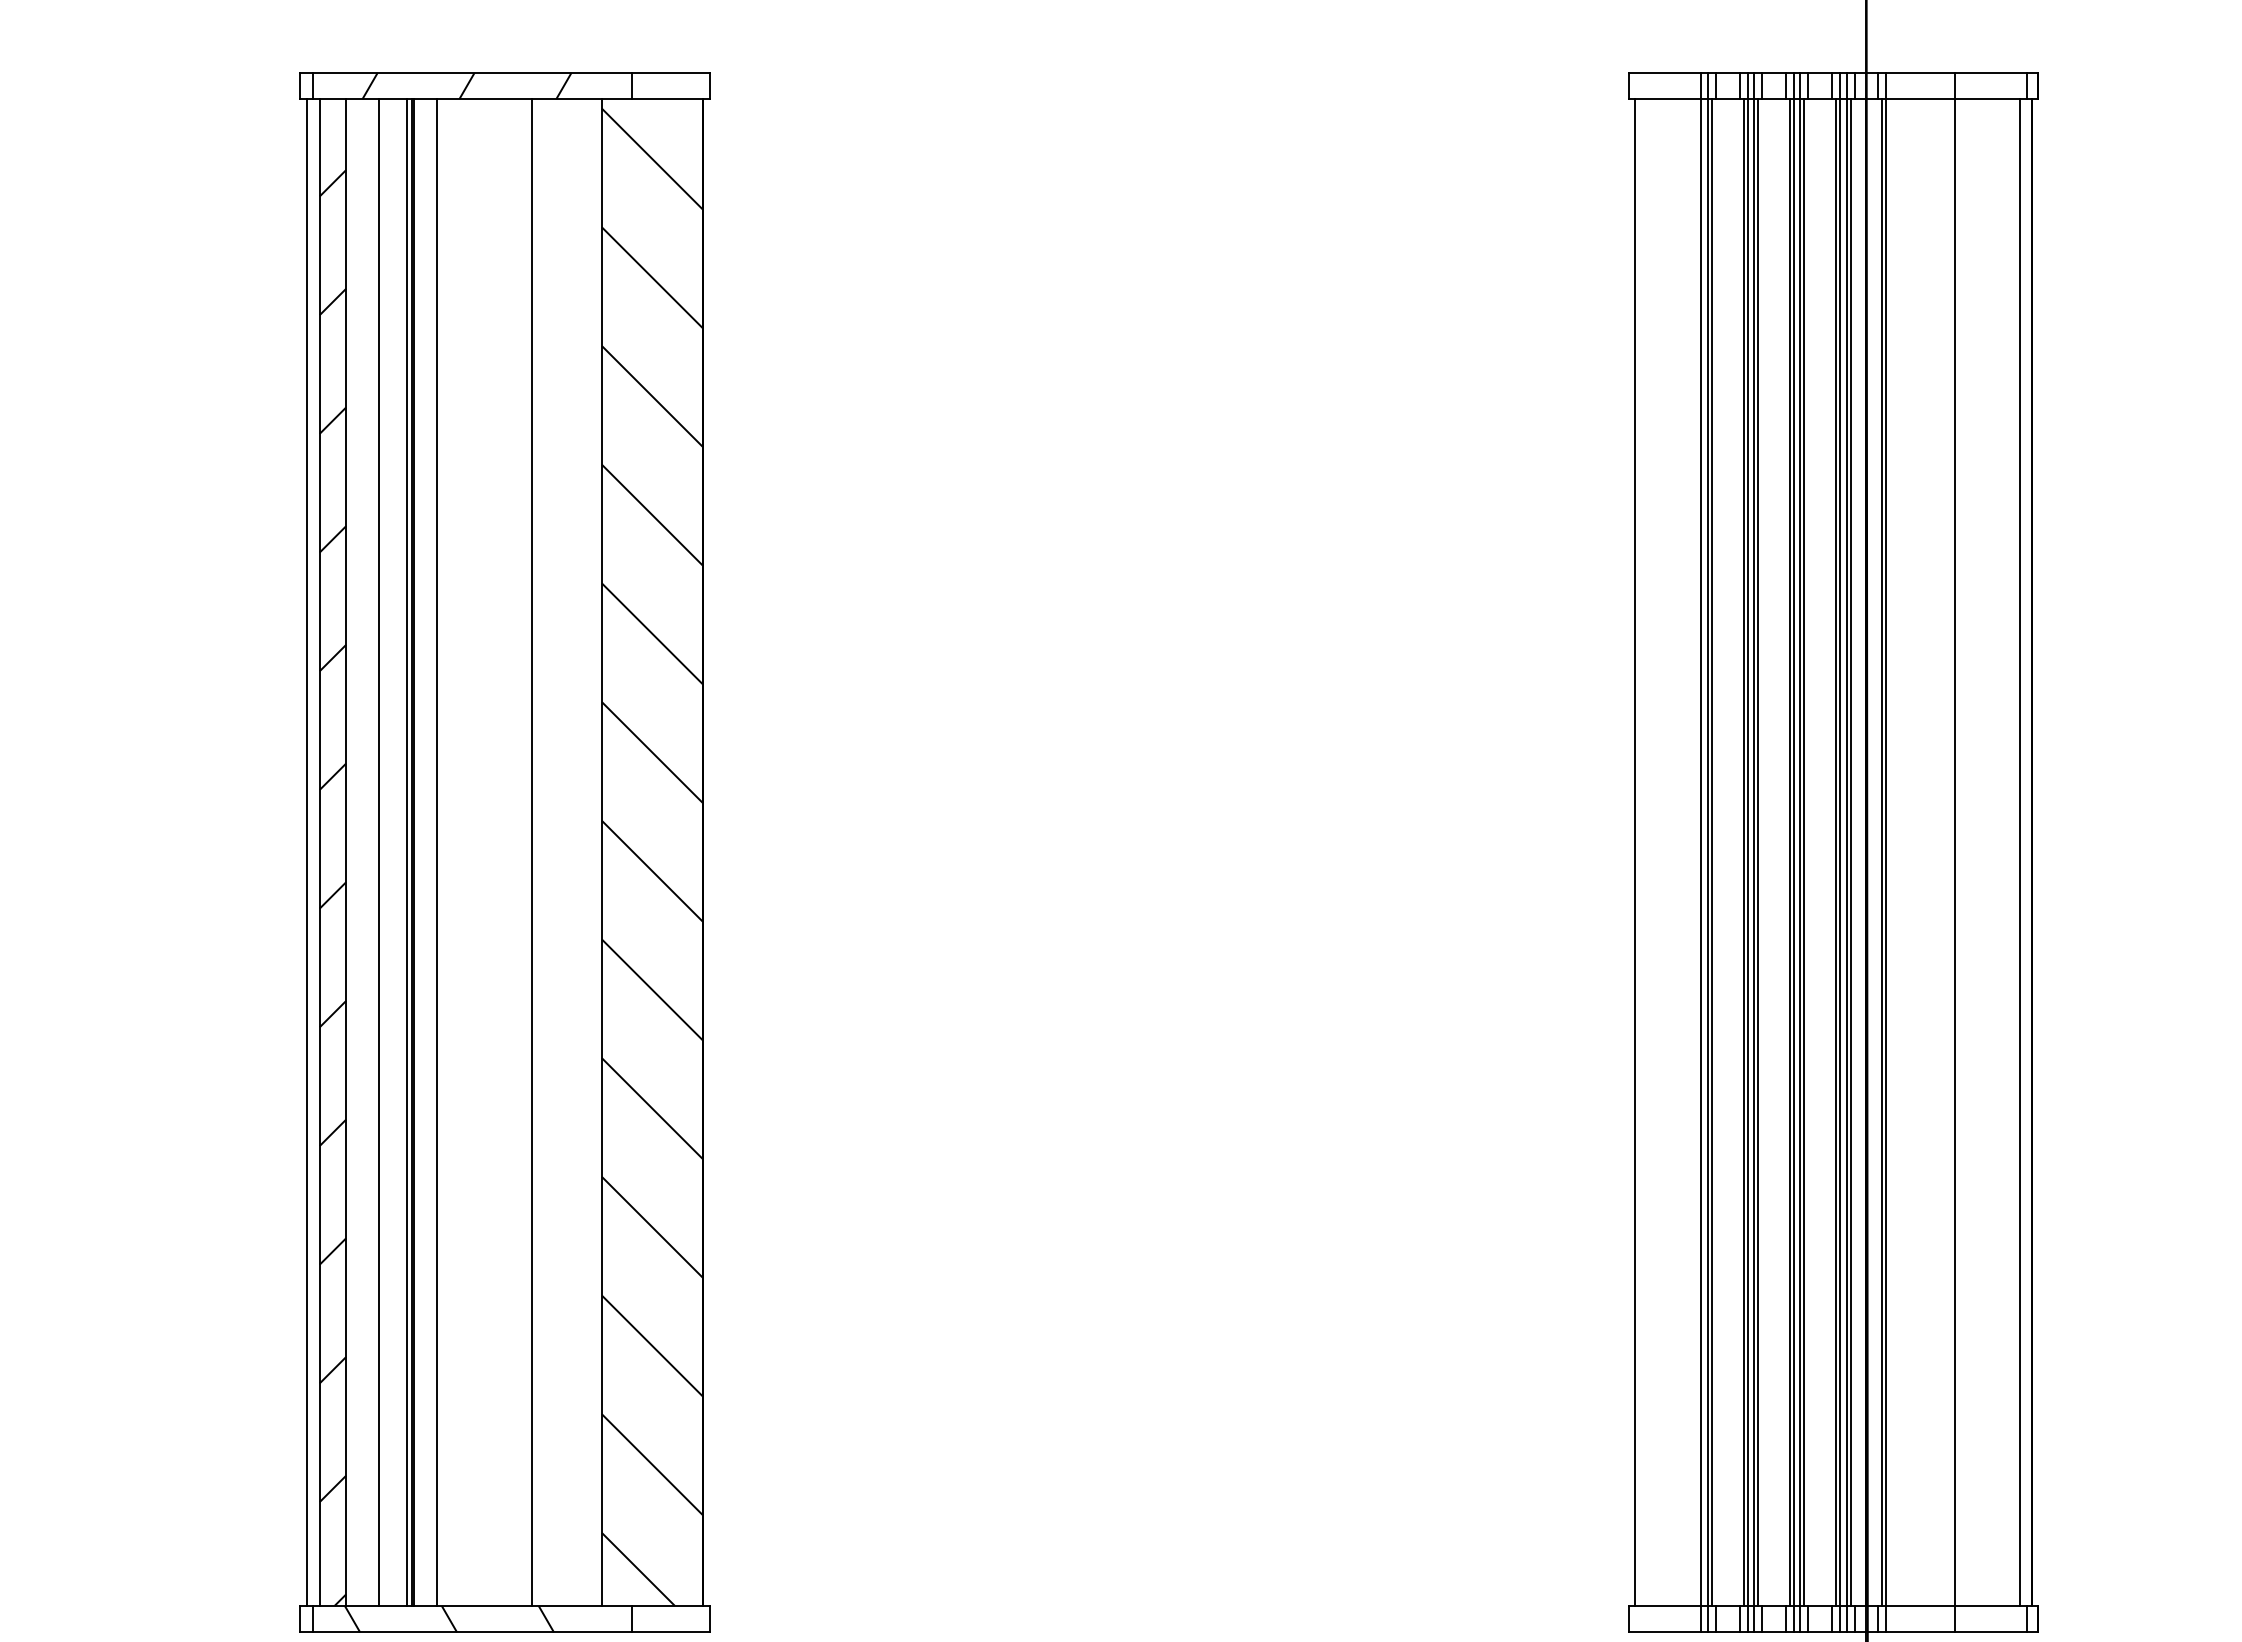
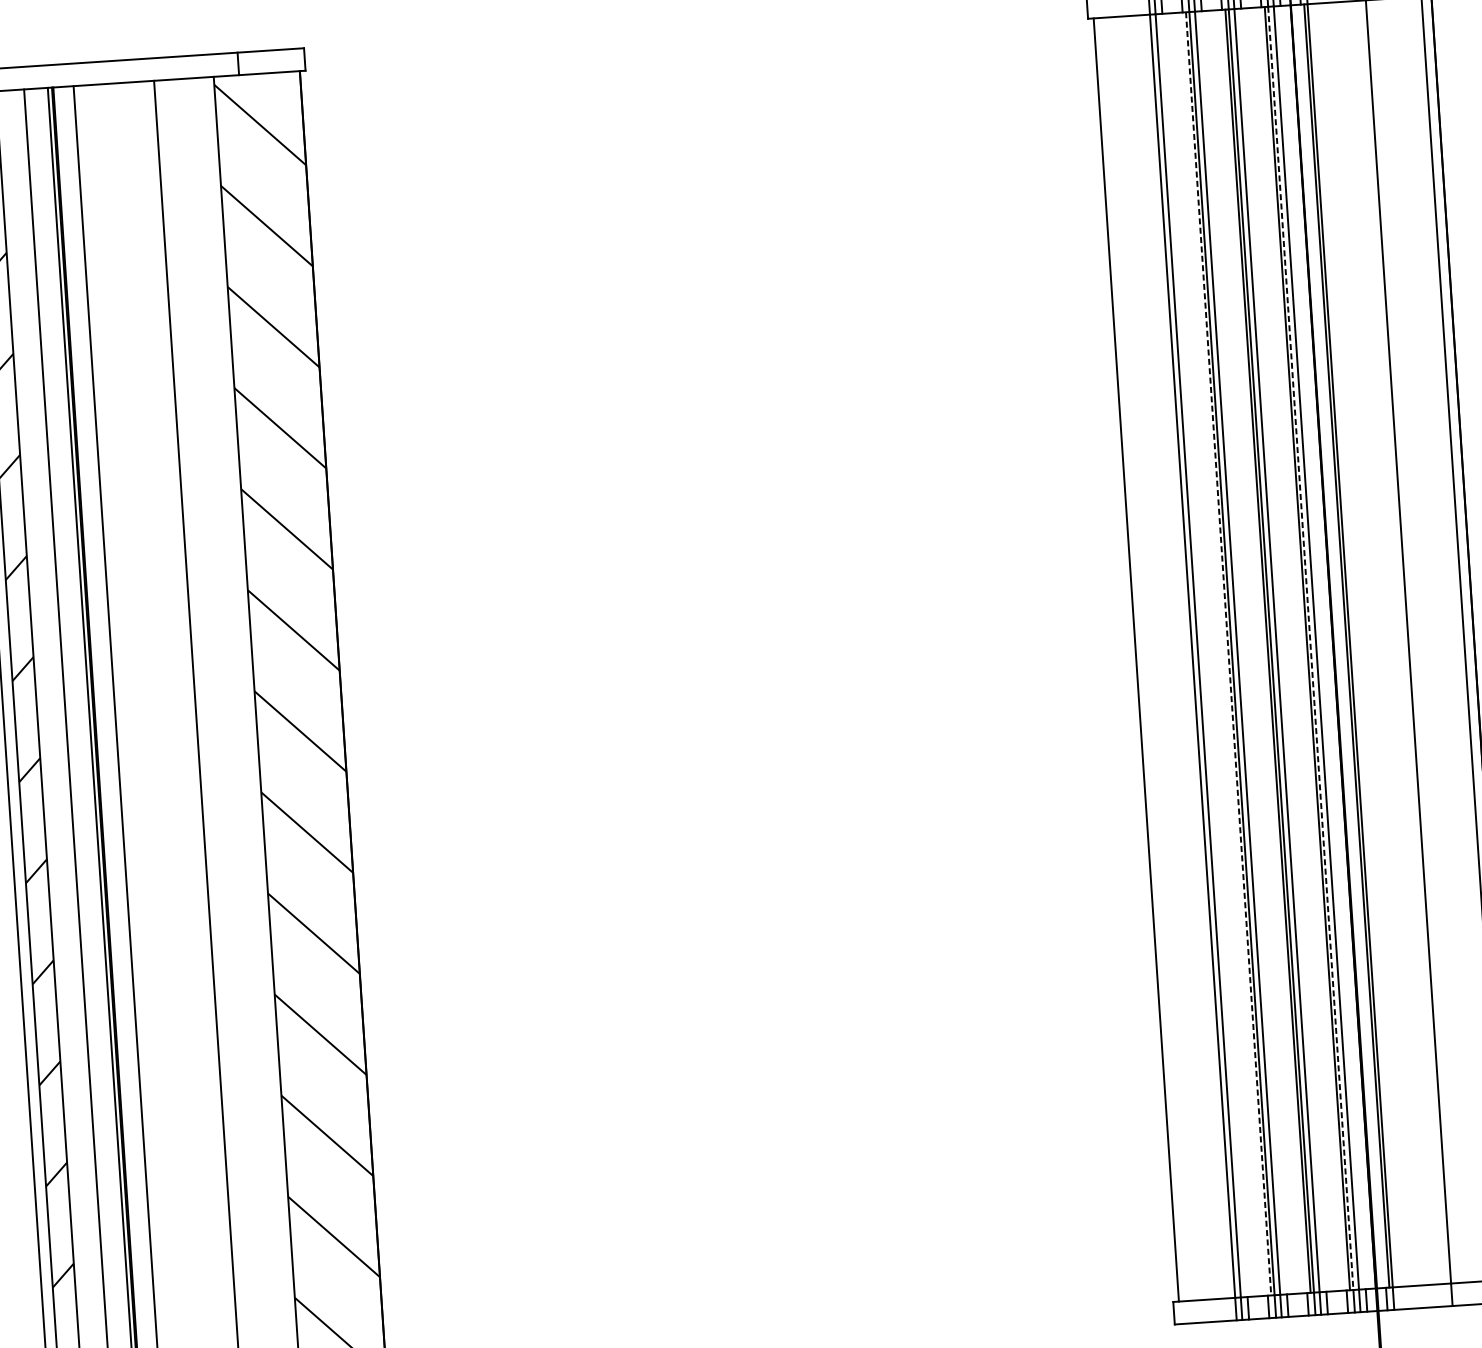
hatch: (466, 85) -> (97, 72), removed
line: (1711, 852) -> (1201, 655), removed
line: (1758, 852) -> (1241, 652), removed
line: (1804, 852) -> (1280, 650), removed
line: (1850, 852) -> (1319, 647), removed
line: (1743, 853) -> (1228, 654), solid -> dashed
line: (1840, 853) -> (1311, 649), solid -> dashed

